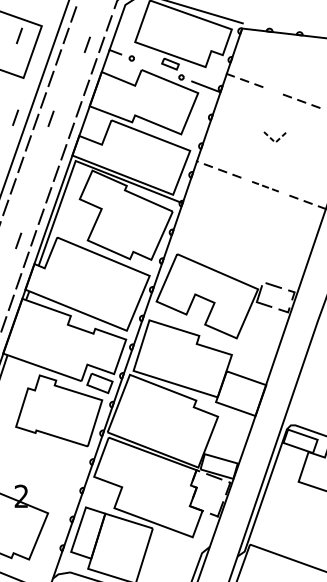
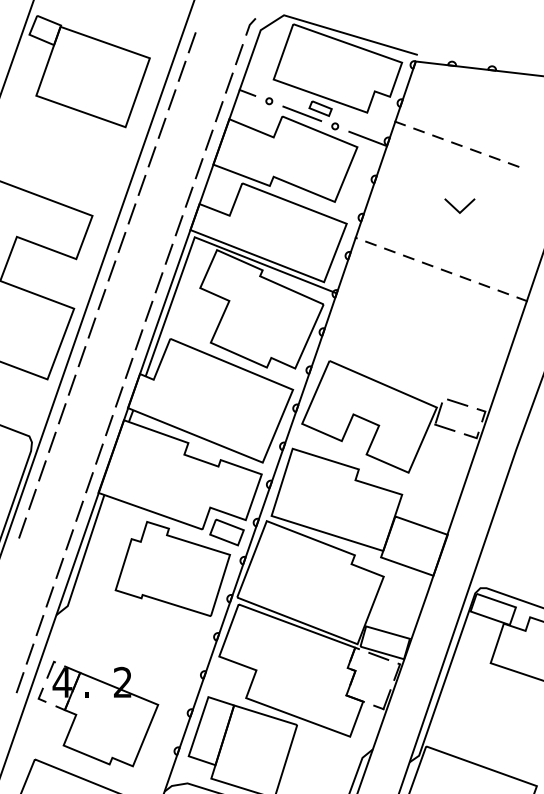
line: (18, 35) -> (119, 70), removed
line: (87, 44) -> (210, 82), removed
line: (156, 67) -> (302, 113), added
line: (272, 90) -> (456, 143), added
line: (15, 117) -> (114, 179), removed
line: (50, 118) -> (161, 180), removed
line: (275, 142) -> (459, 212), dashed -> solid
part: (265, 186) -> (446, 271), size x1.43
line: (18, 240) -> (118, 342), removed

